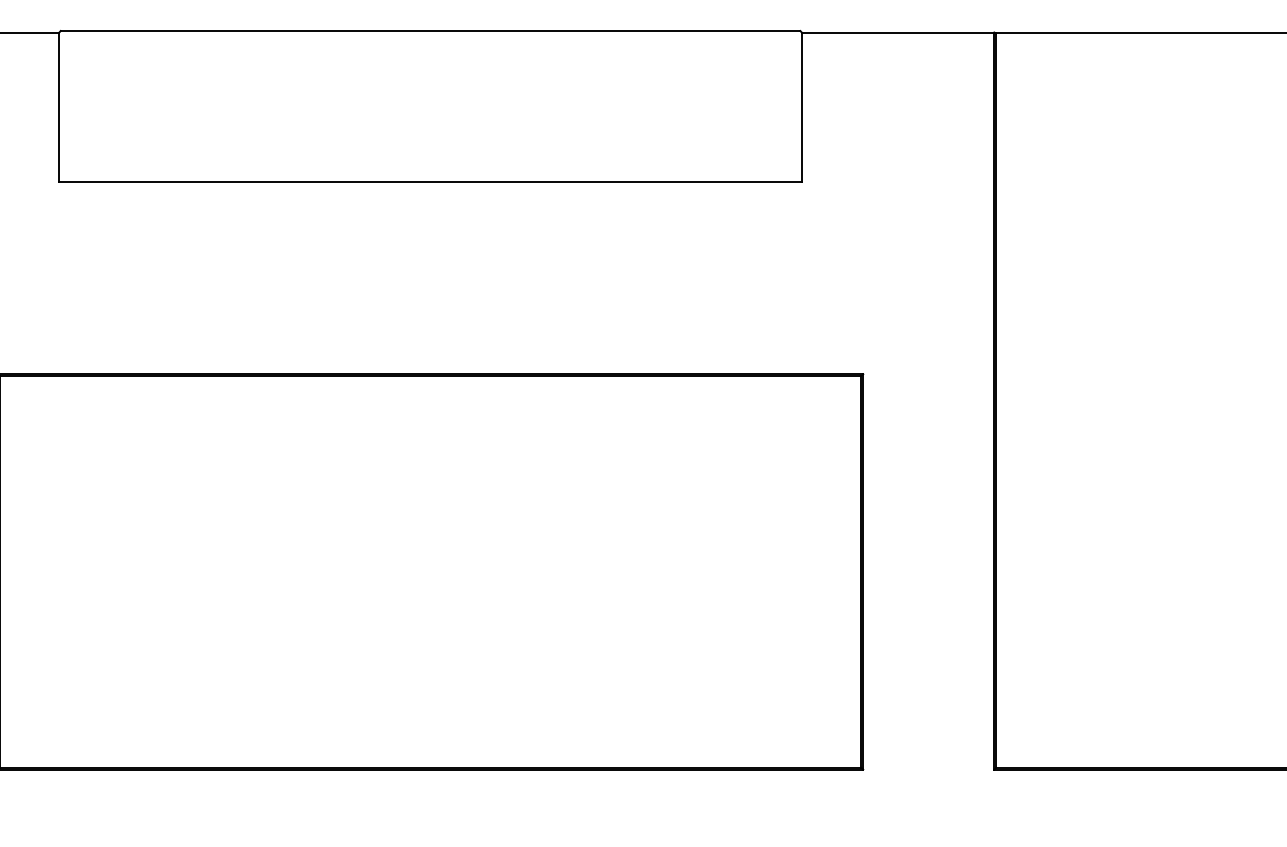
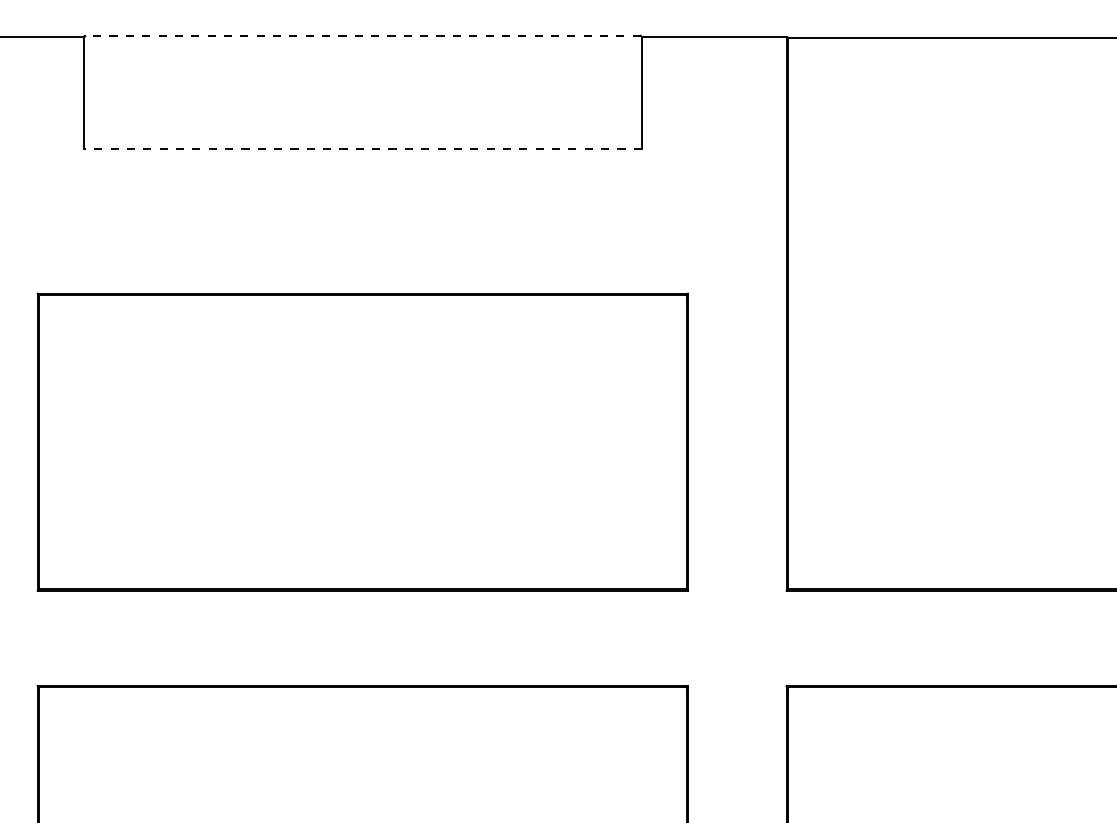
line: (430, 30) -> (362, 35), solid -> dashed
line: (430, 182) -> (362, 149), solid -> dashed

